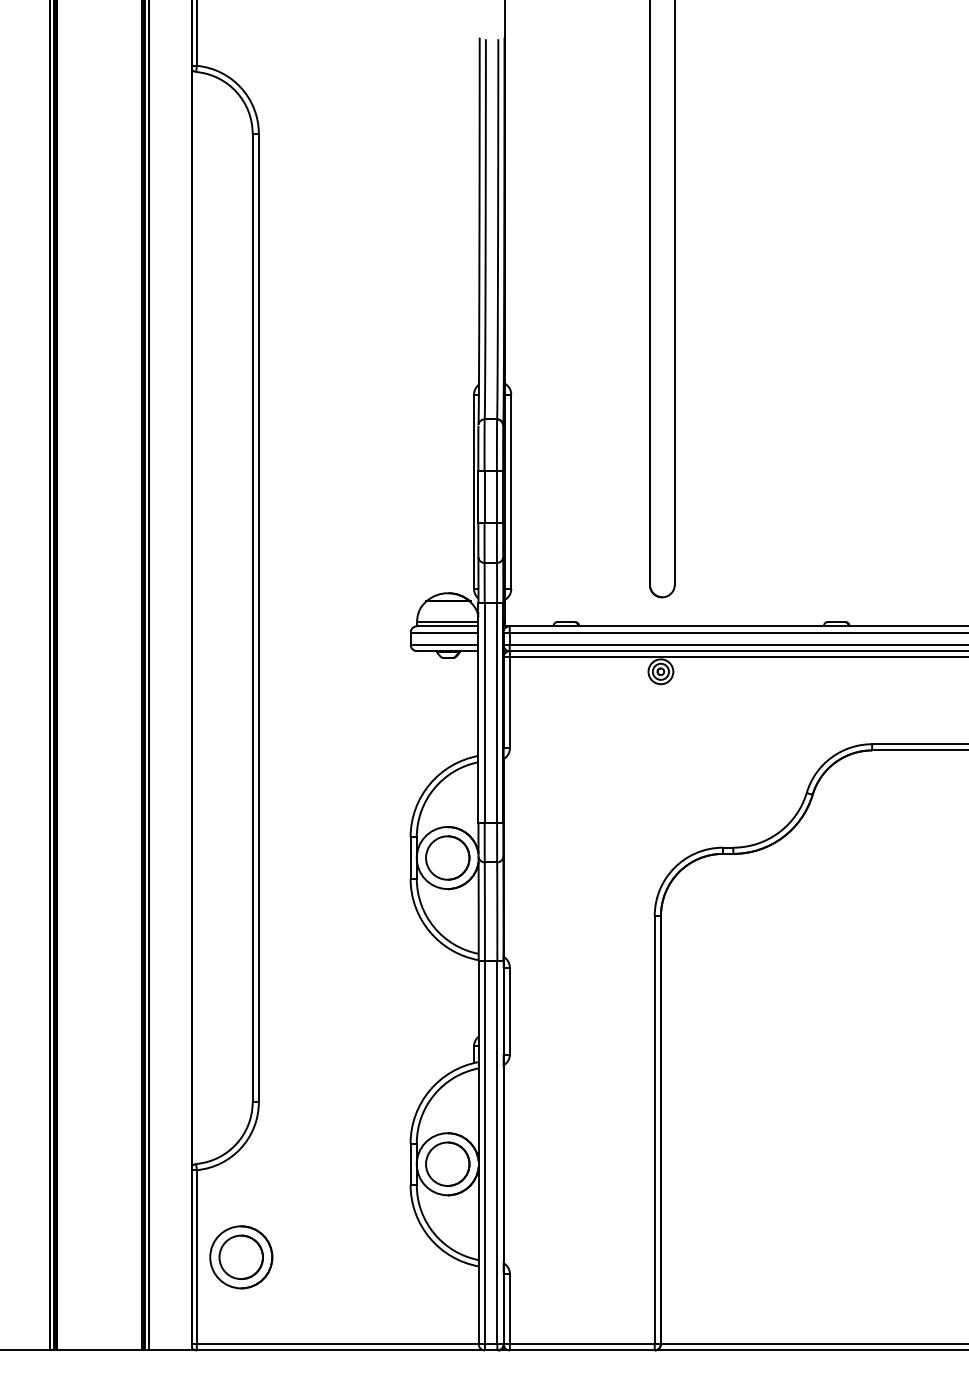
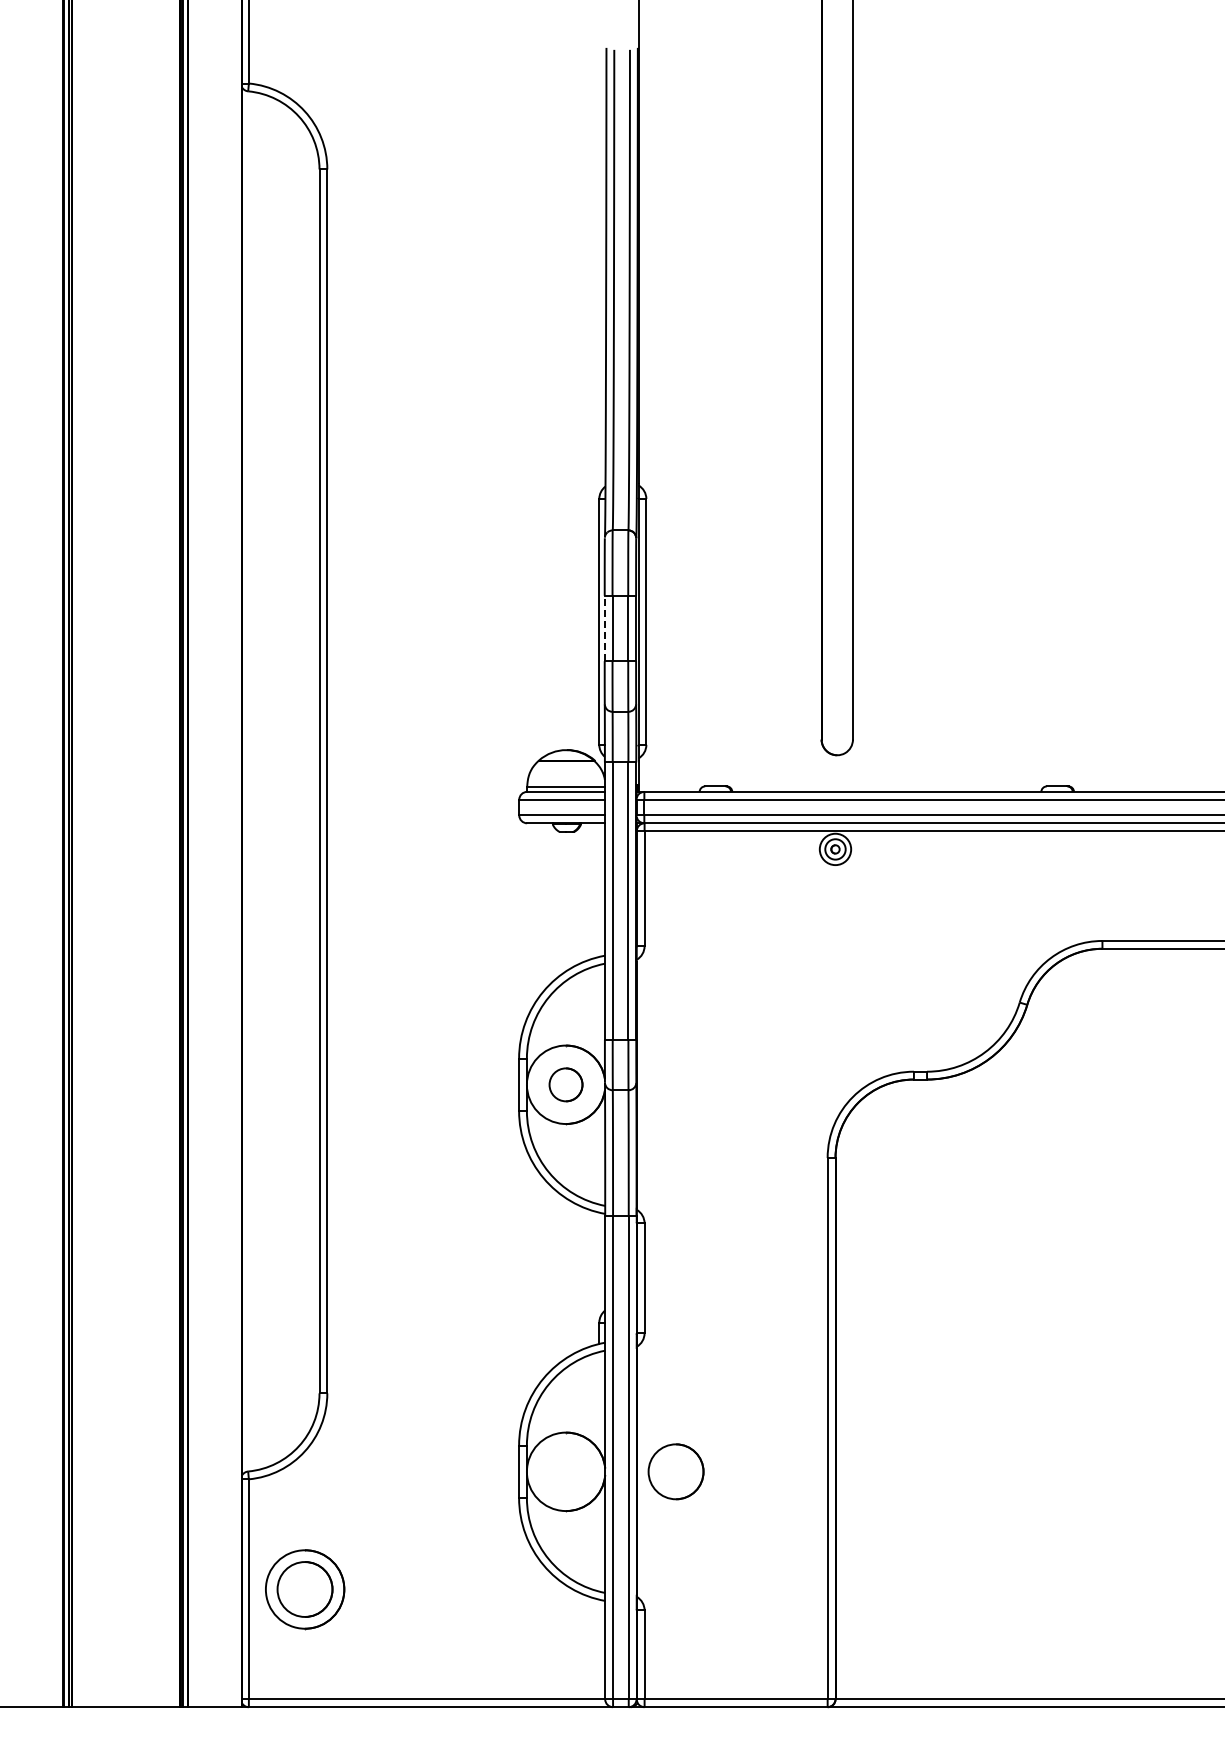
line: (478, 497) -> (604, 628), solid -> dashed
part: (447, 857) -> (565, 1084), size x0.6
part: (447, 1163) -> (675, 1471), moved

